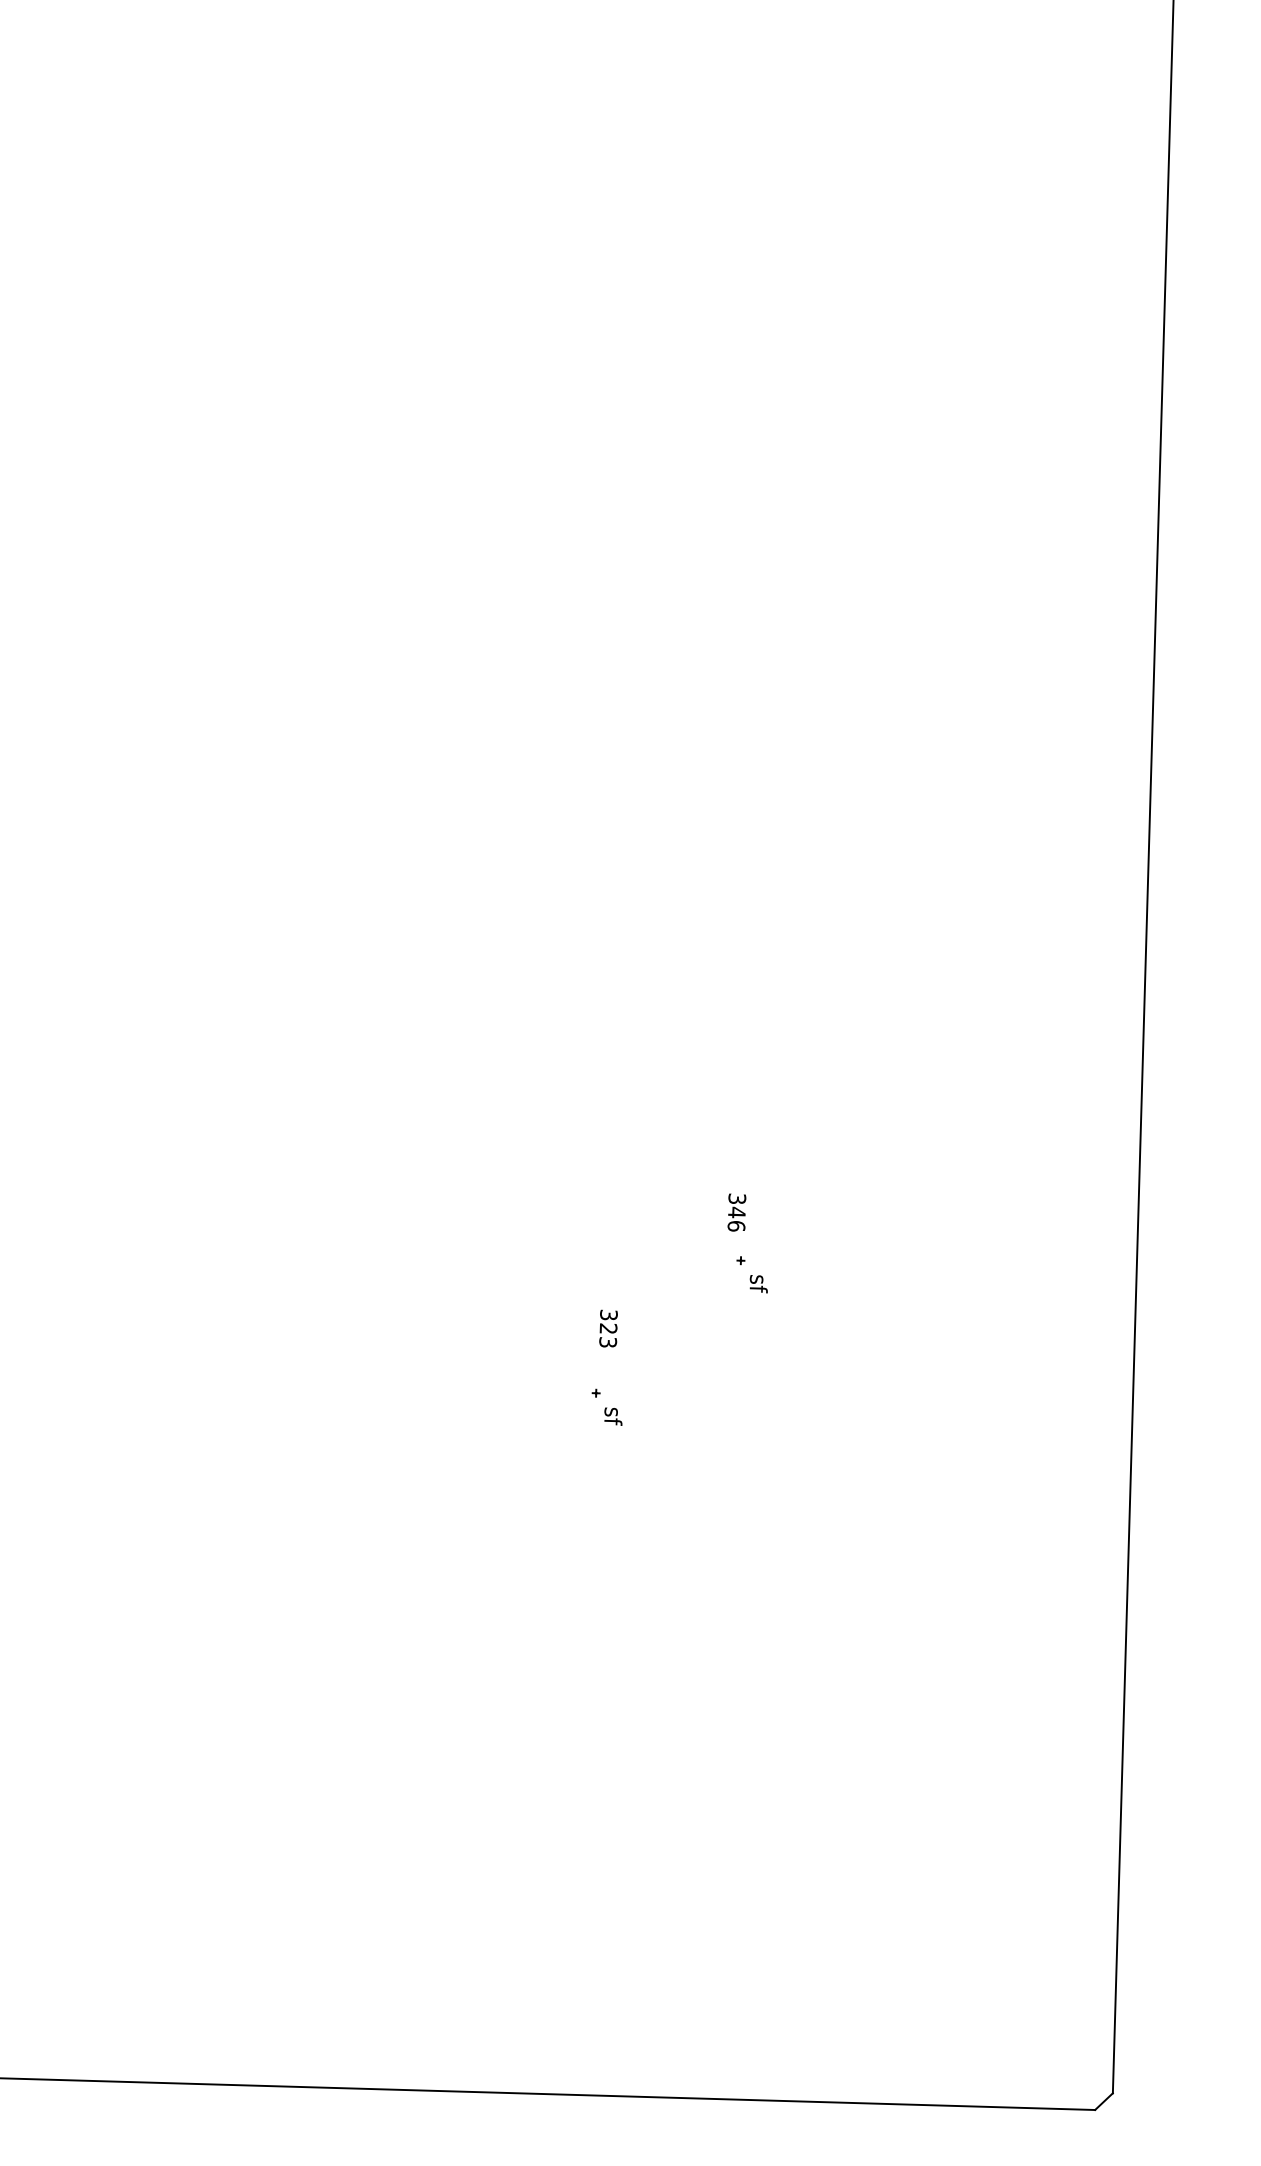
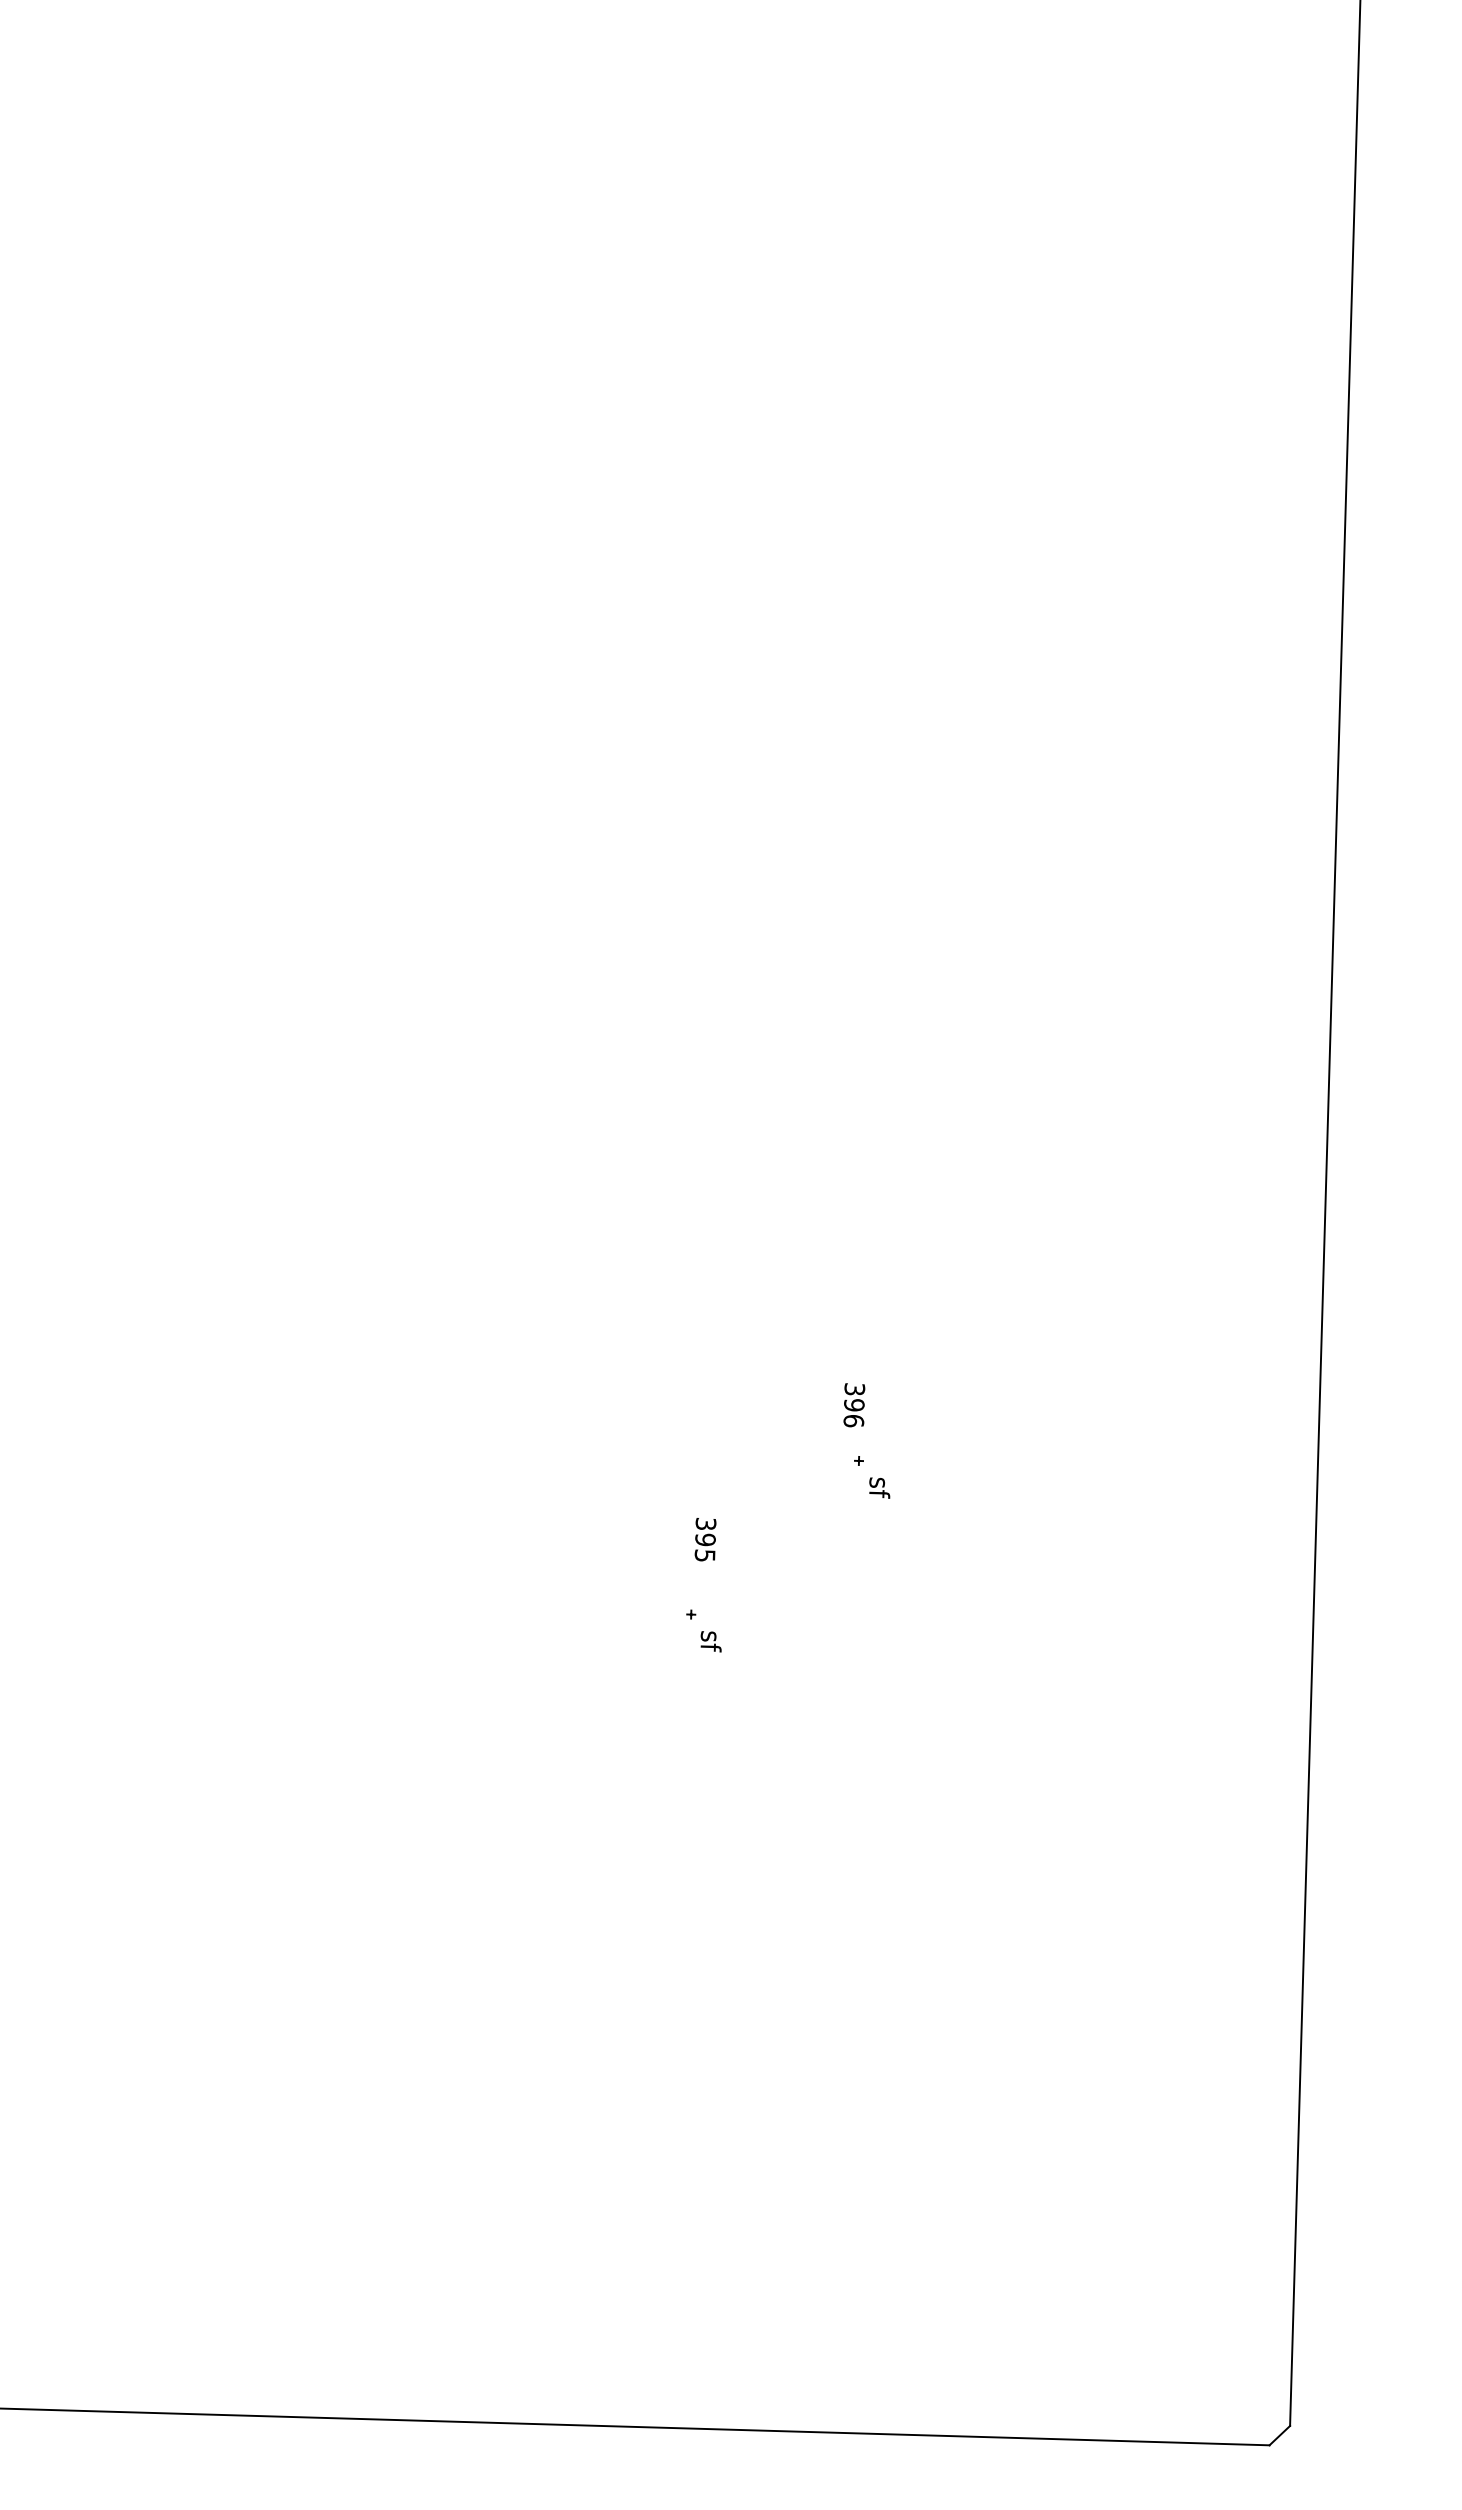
text: (737, 1211) -> (854, 1404), 346 -> 396
text: (608, 1335) -> (705, 1547), 323 -> 395

